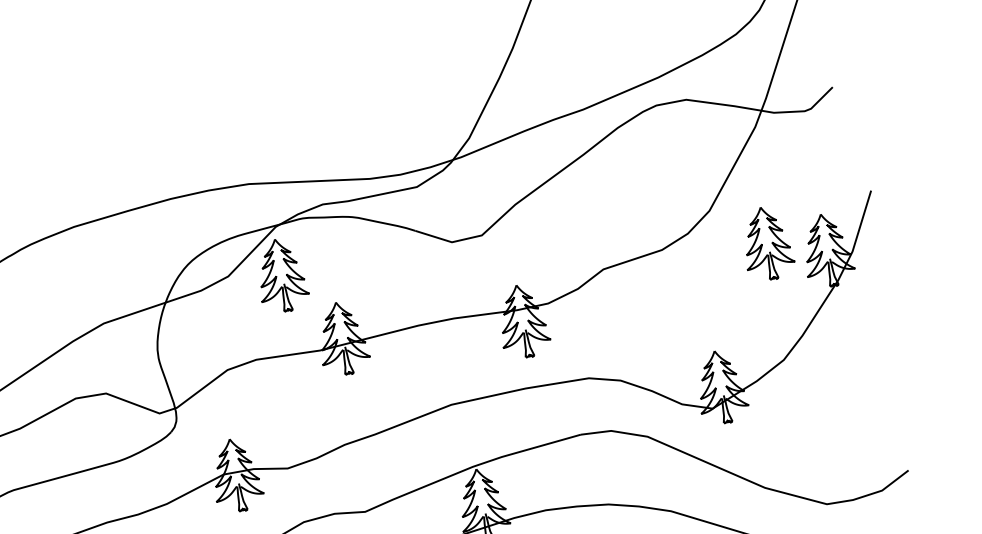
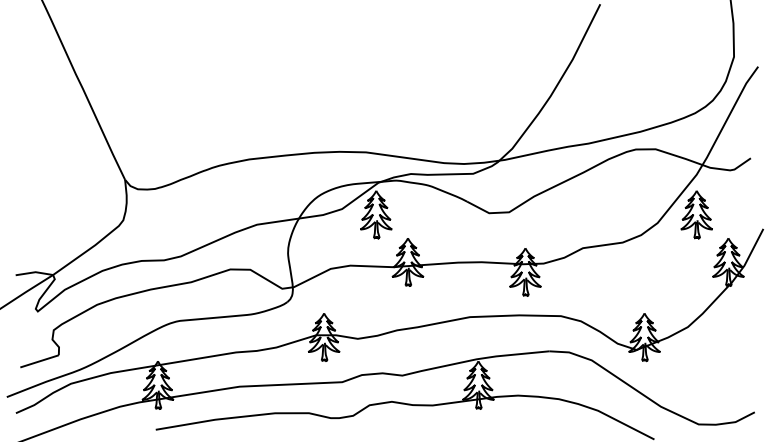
part: (766, 243) -> (696, 214), moved

